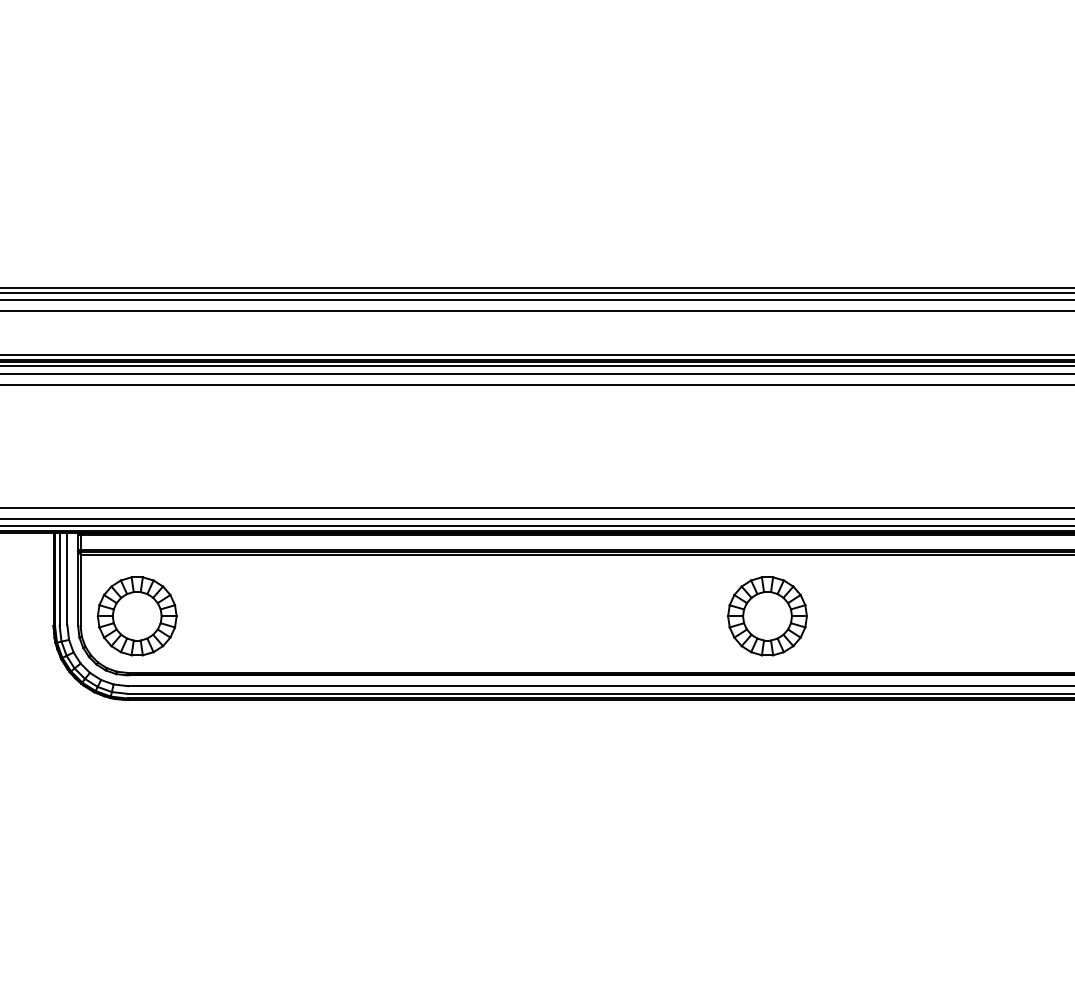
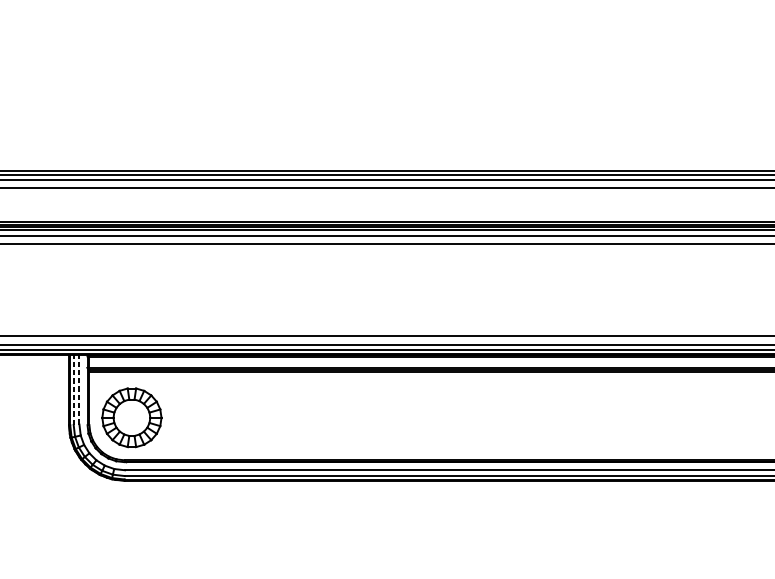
line: (67, 578) -> (79, 389), solid -> dashed
line: (59, 579) -> (73, 390), solid -> dashed
part: (767, 616) -> (605, 417), removed

